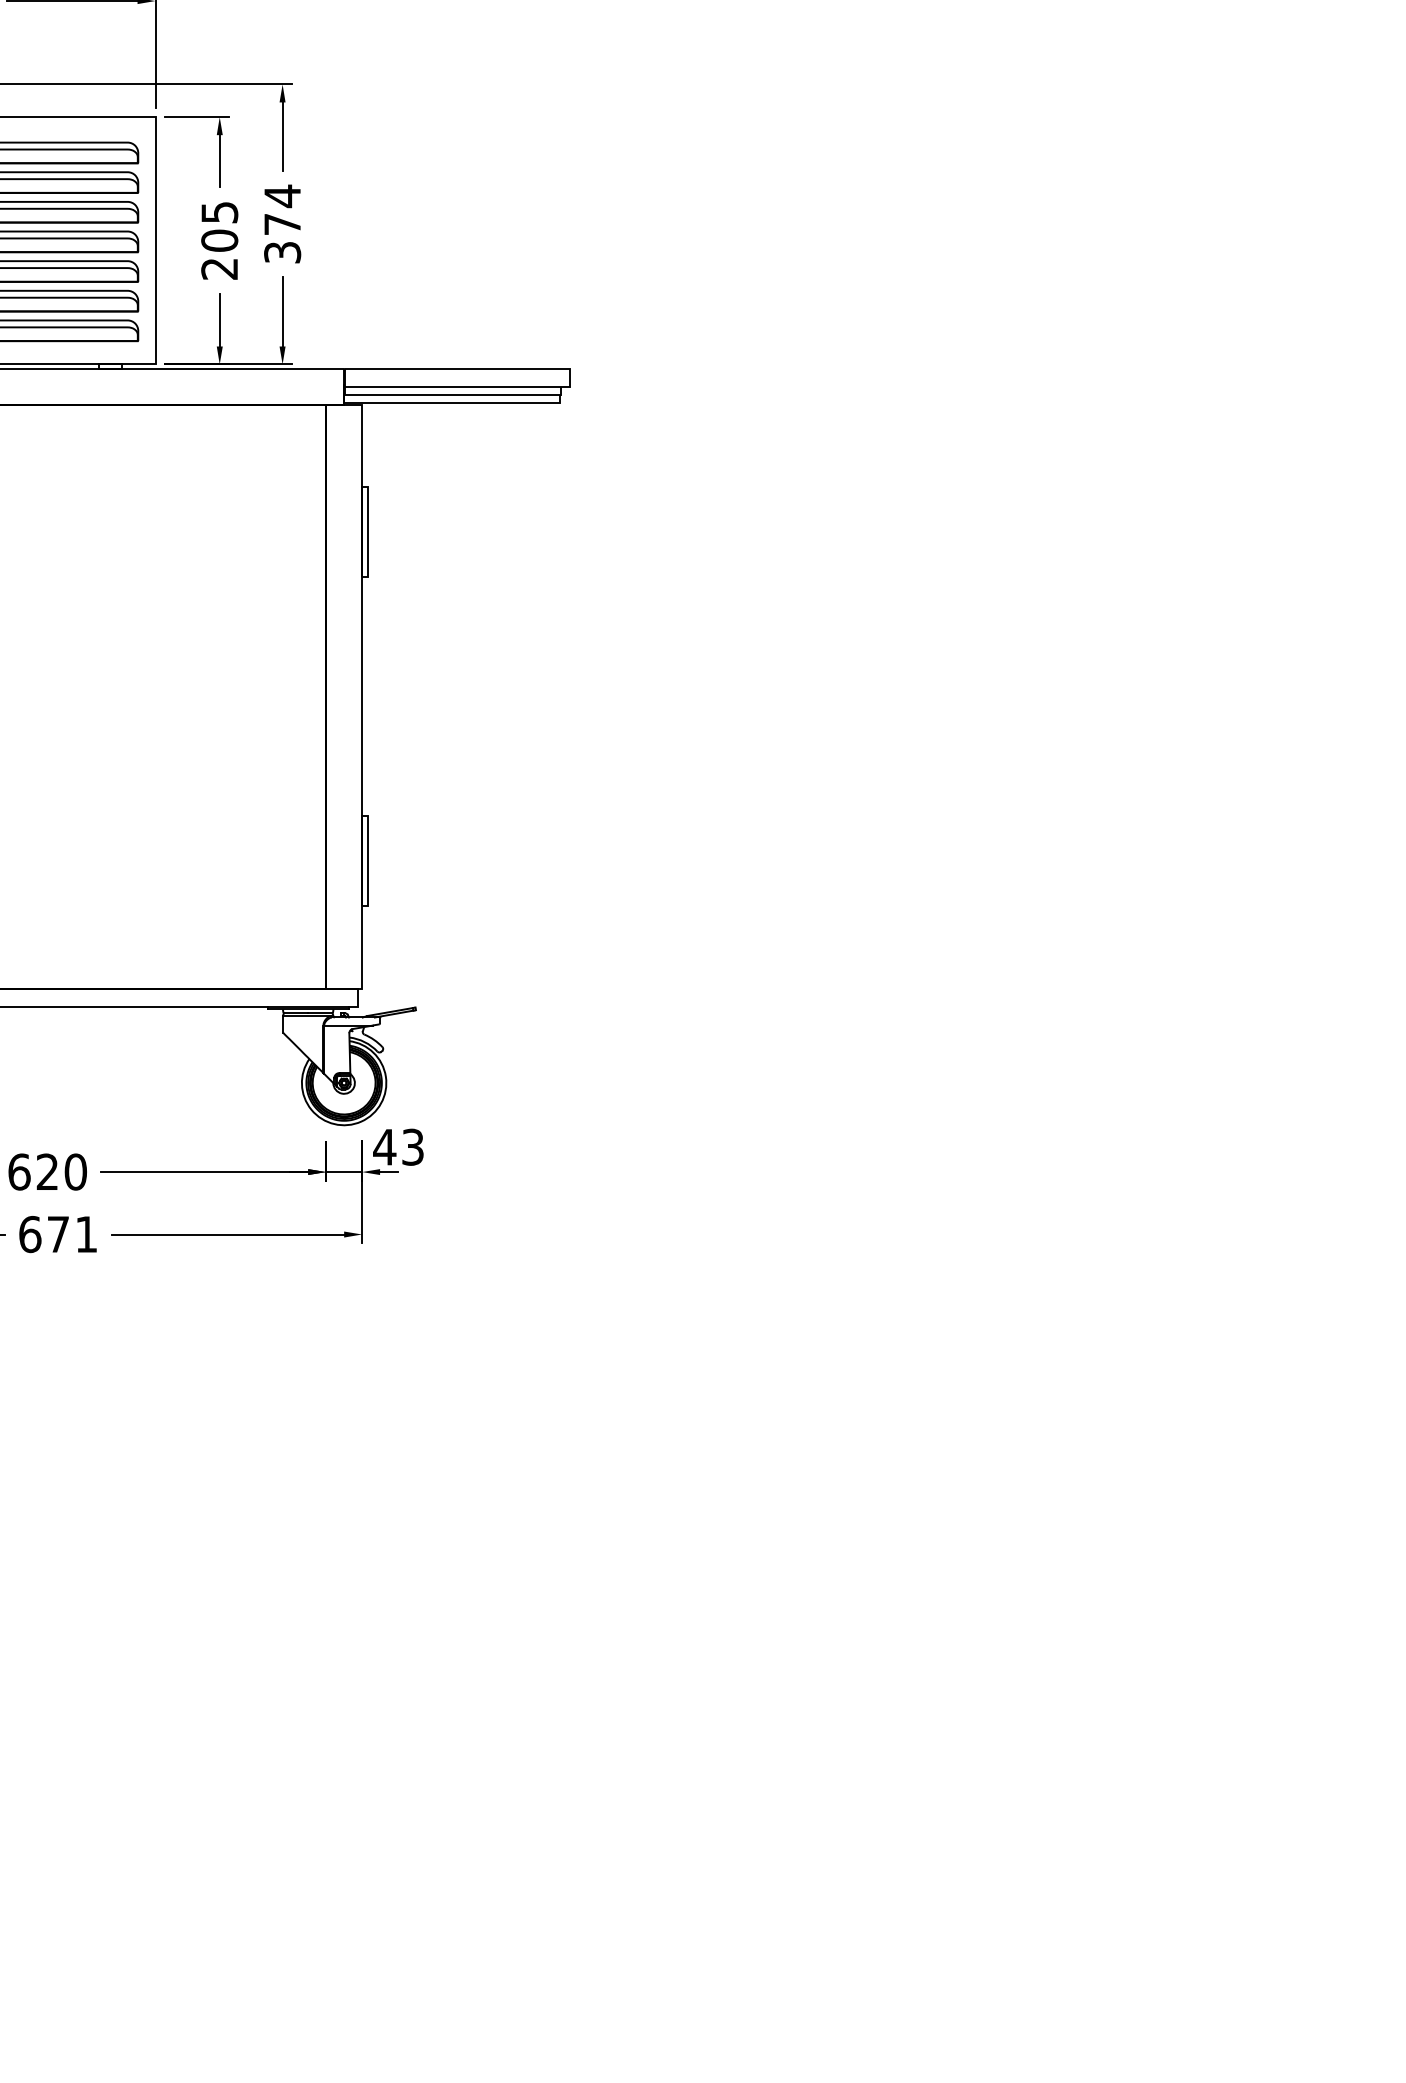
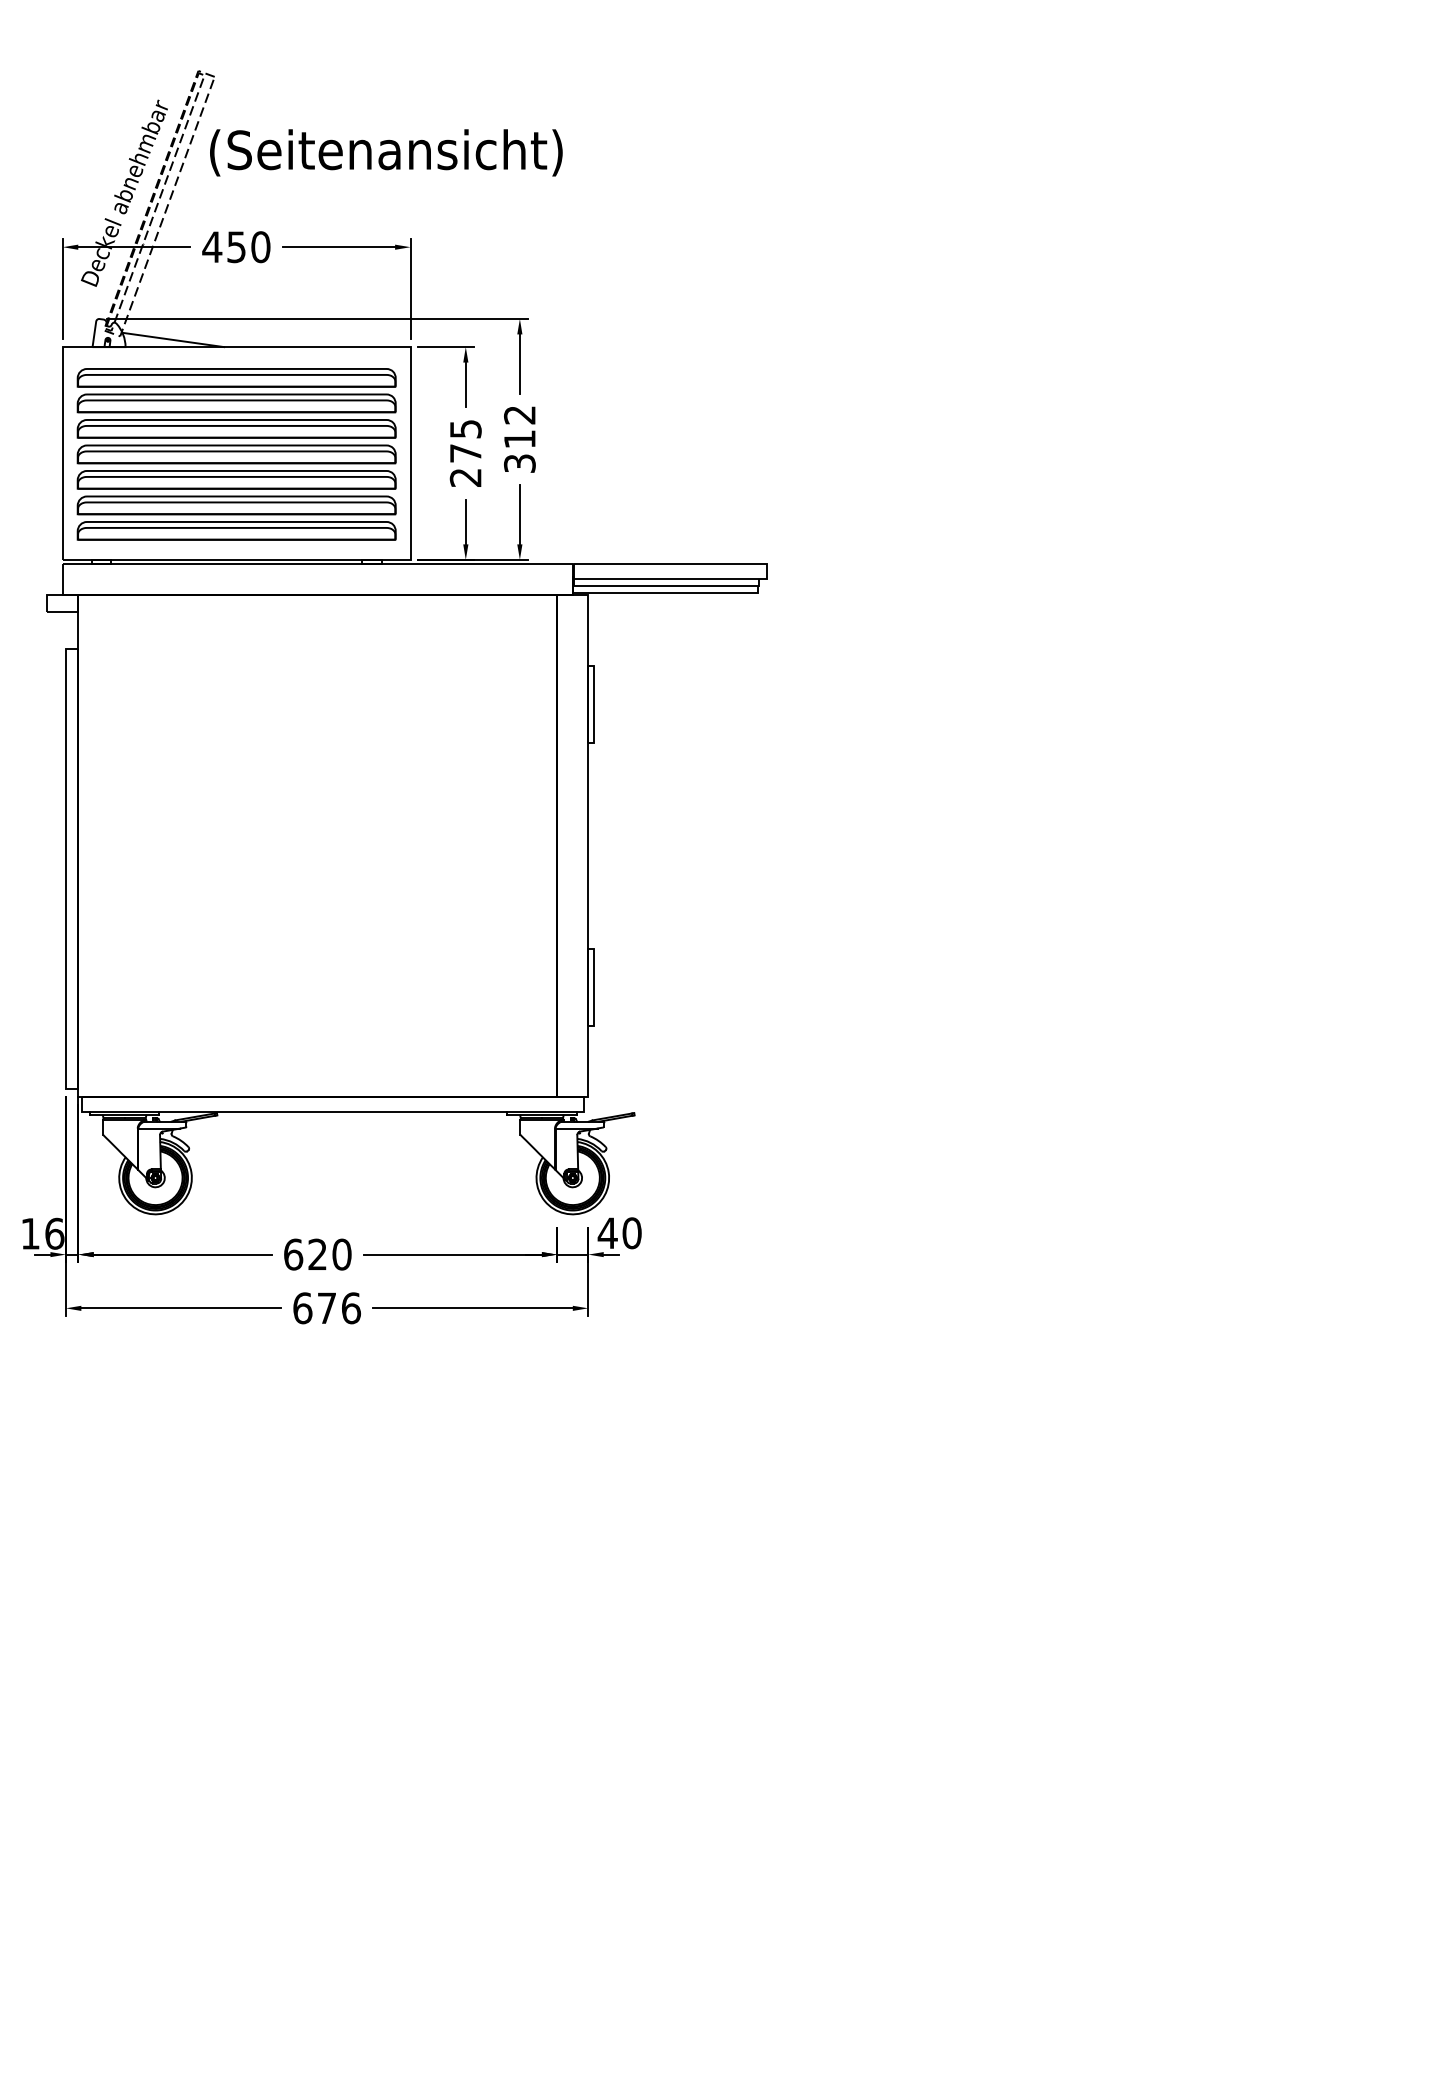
text: (282, 209) -> (519, 426), 374 -> 312
text: (219, 239) -> (465, 452), 205 -> 275
text: (412, 1147) -> (631, 1233), 43 -> 40
text: (86, 1234) -> (351, 1308), 671 -> 676

